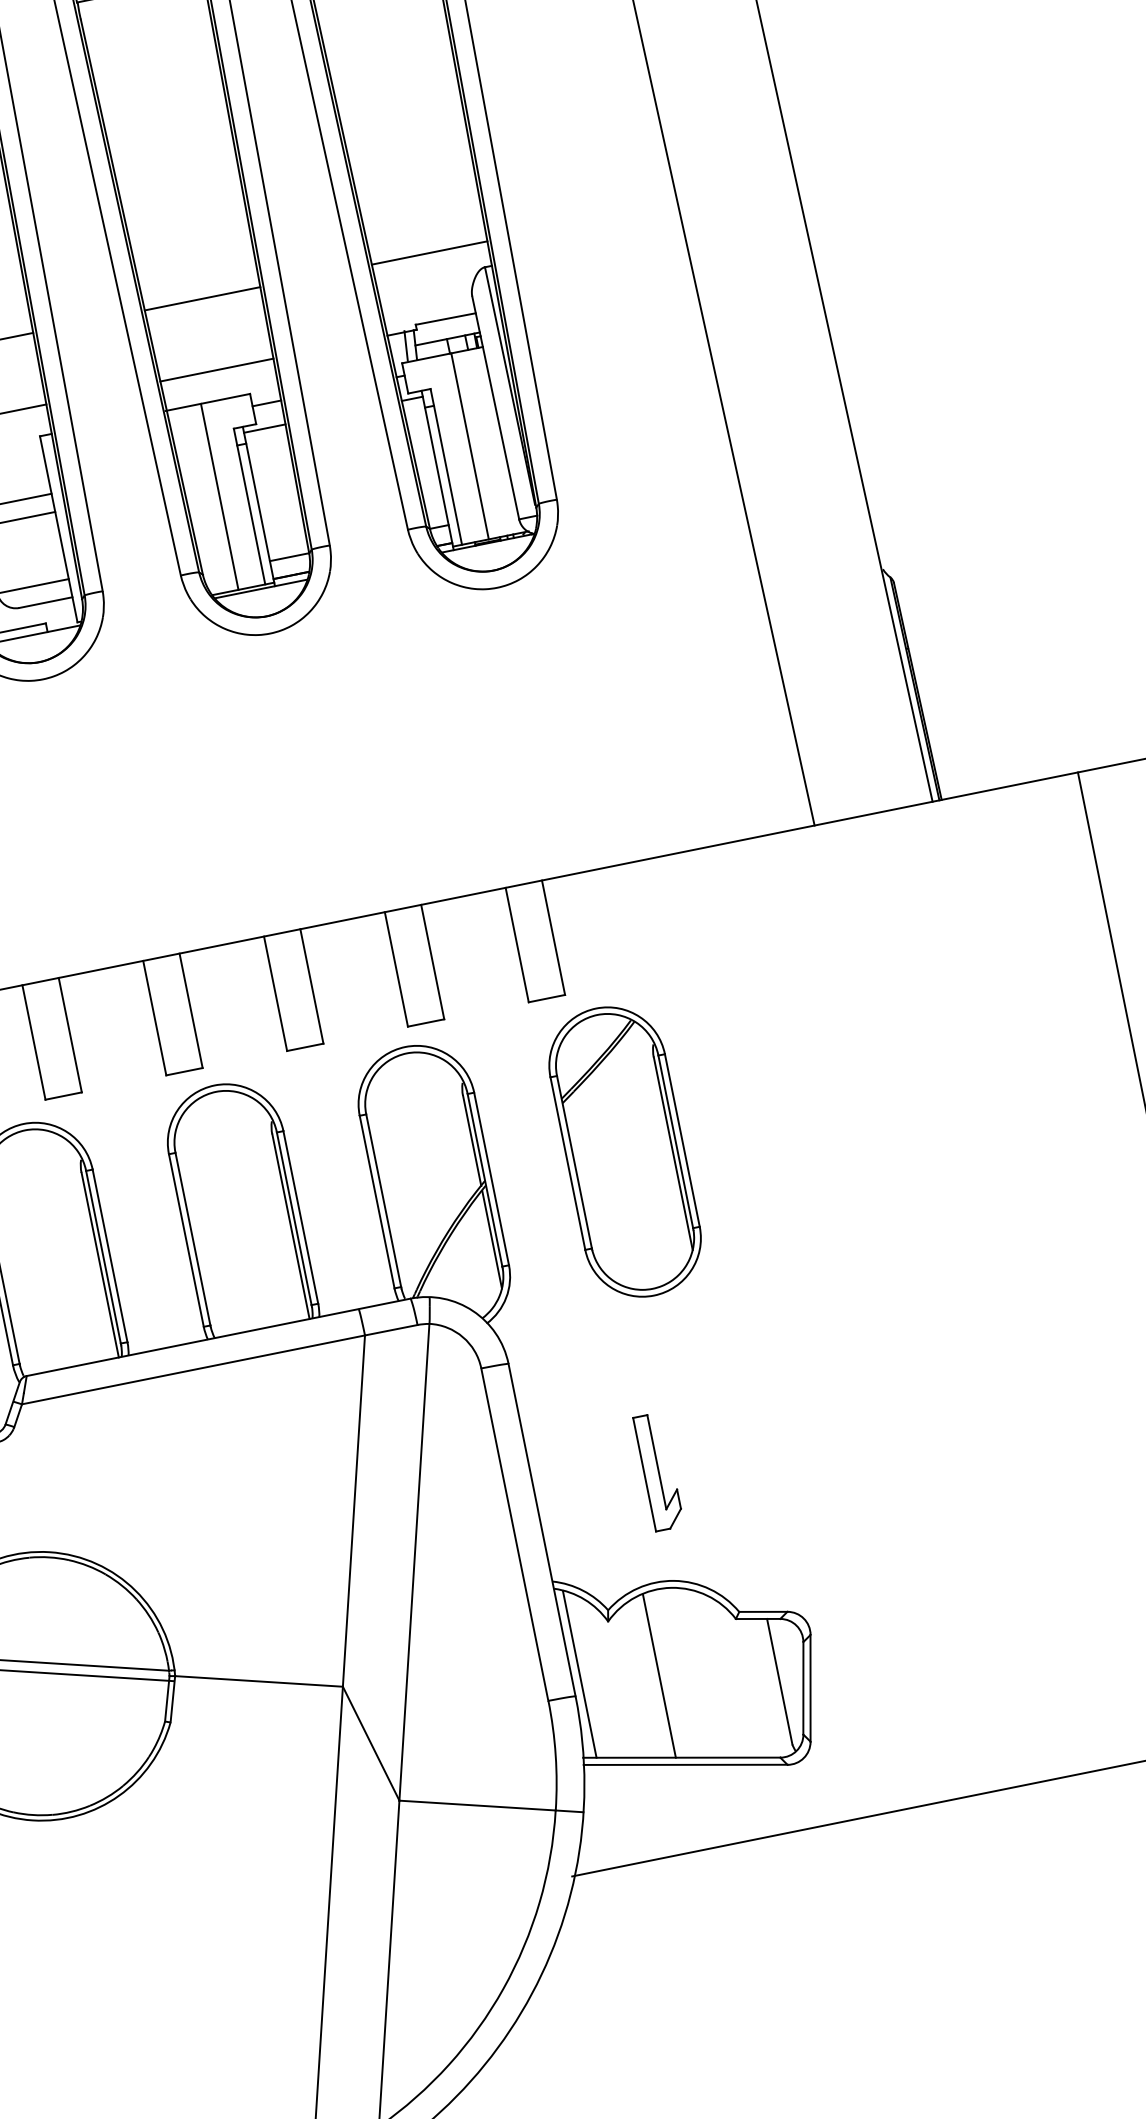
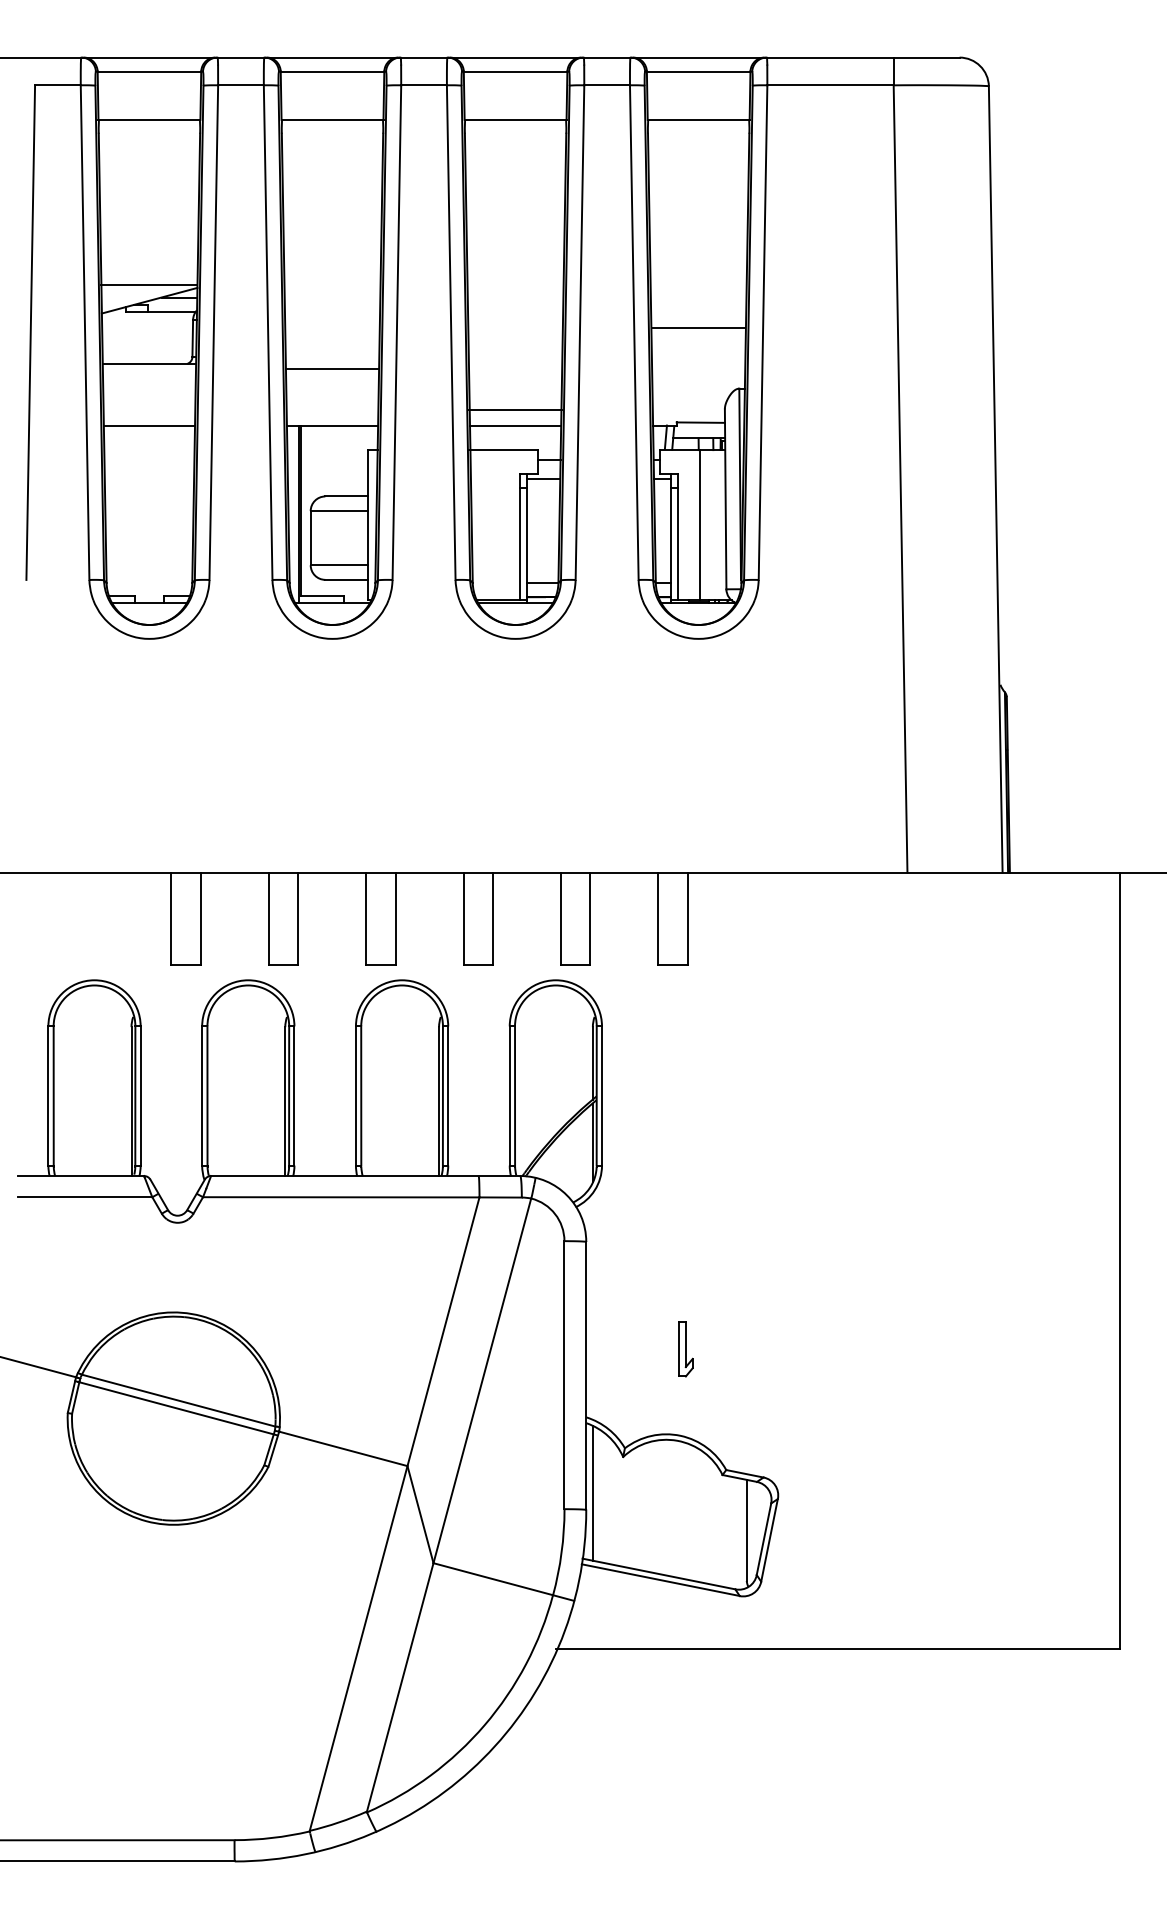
line: (429, 252) -> (698, 327), moved
line: (202, 298) -> (515, 409), moved
line: (219, 497) -> (497, 525), removed
part: (624, 1151) -> (709, 1095), removed
part: (658, 1471) -> (685, 1348), size x0.6
line: (659, 1676) -> (654, 1507), removed

